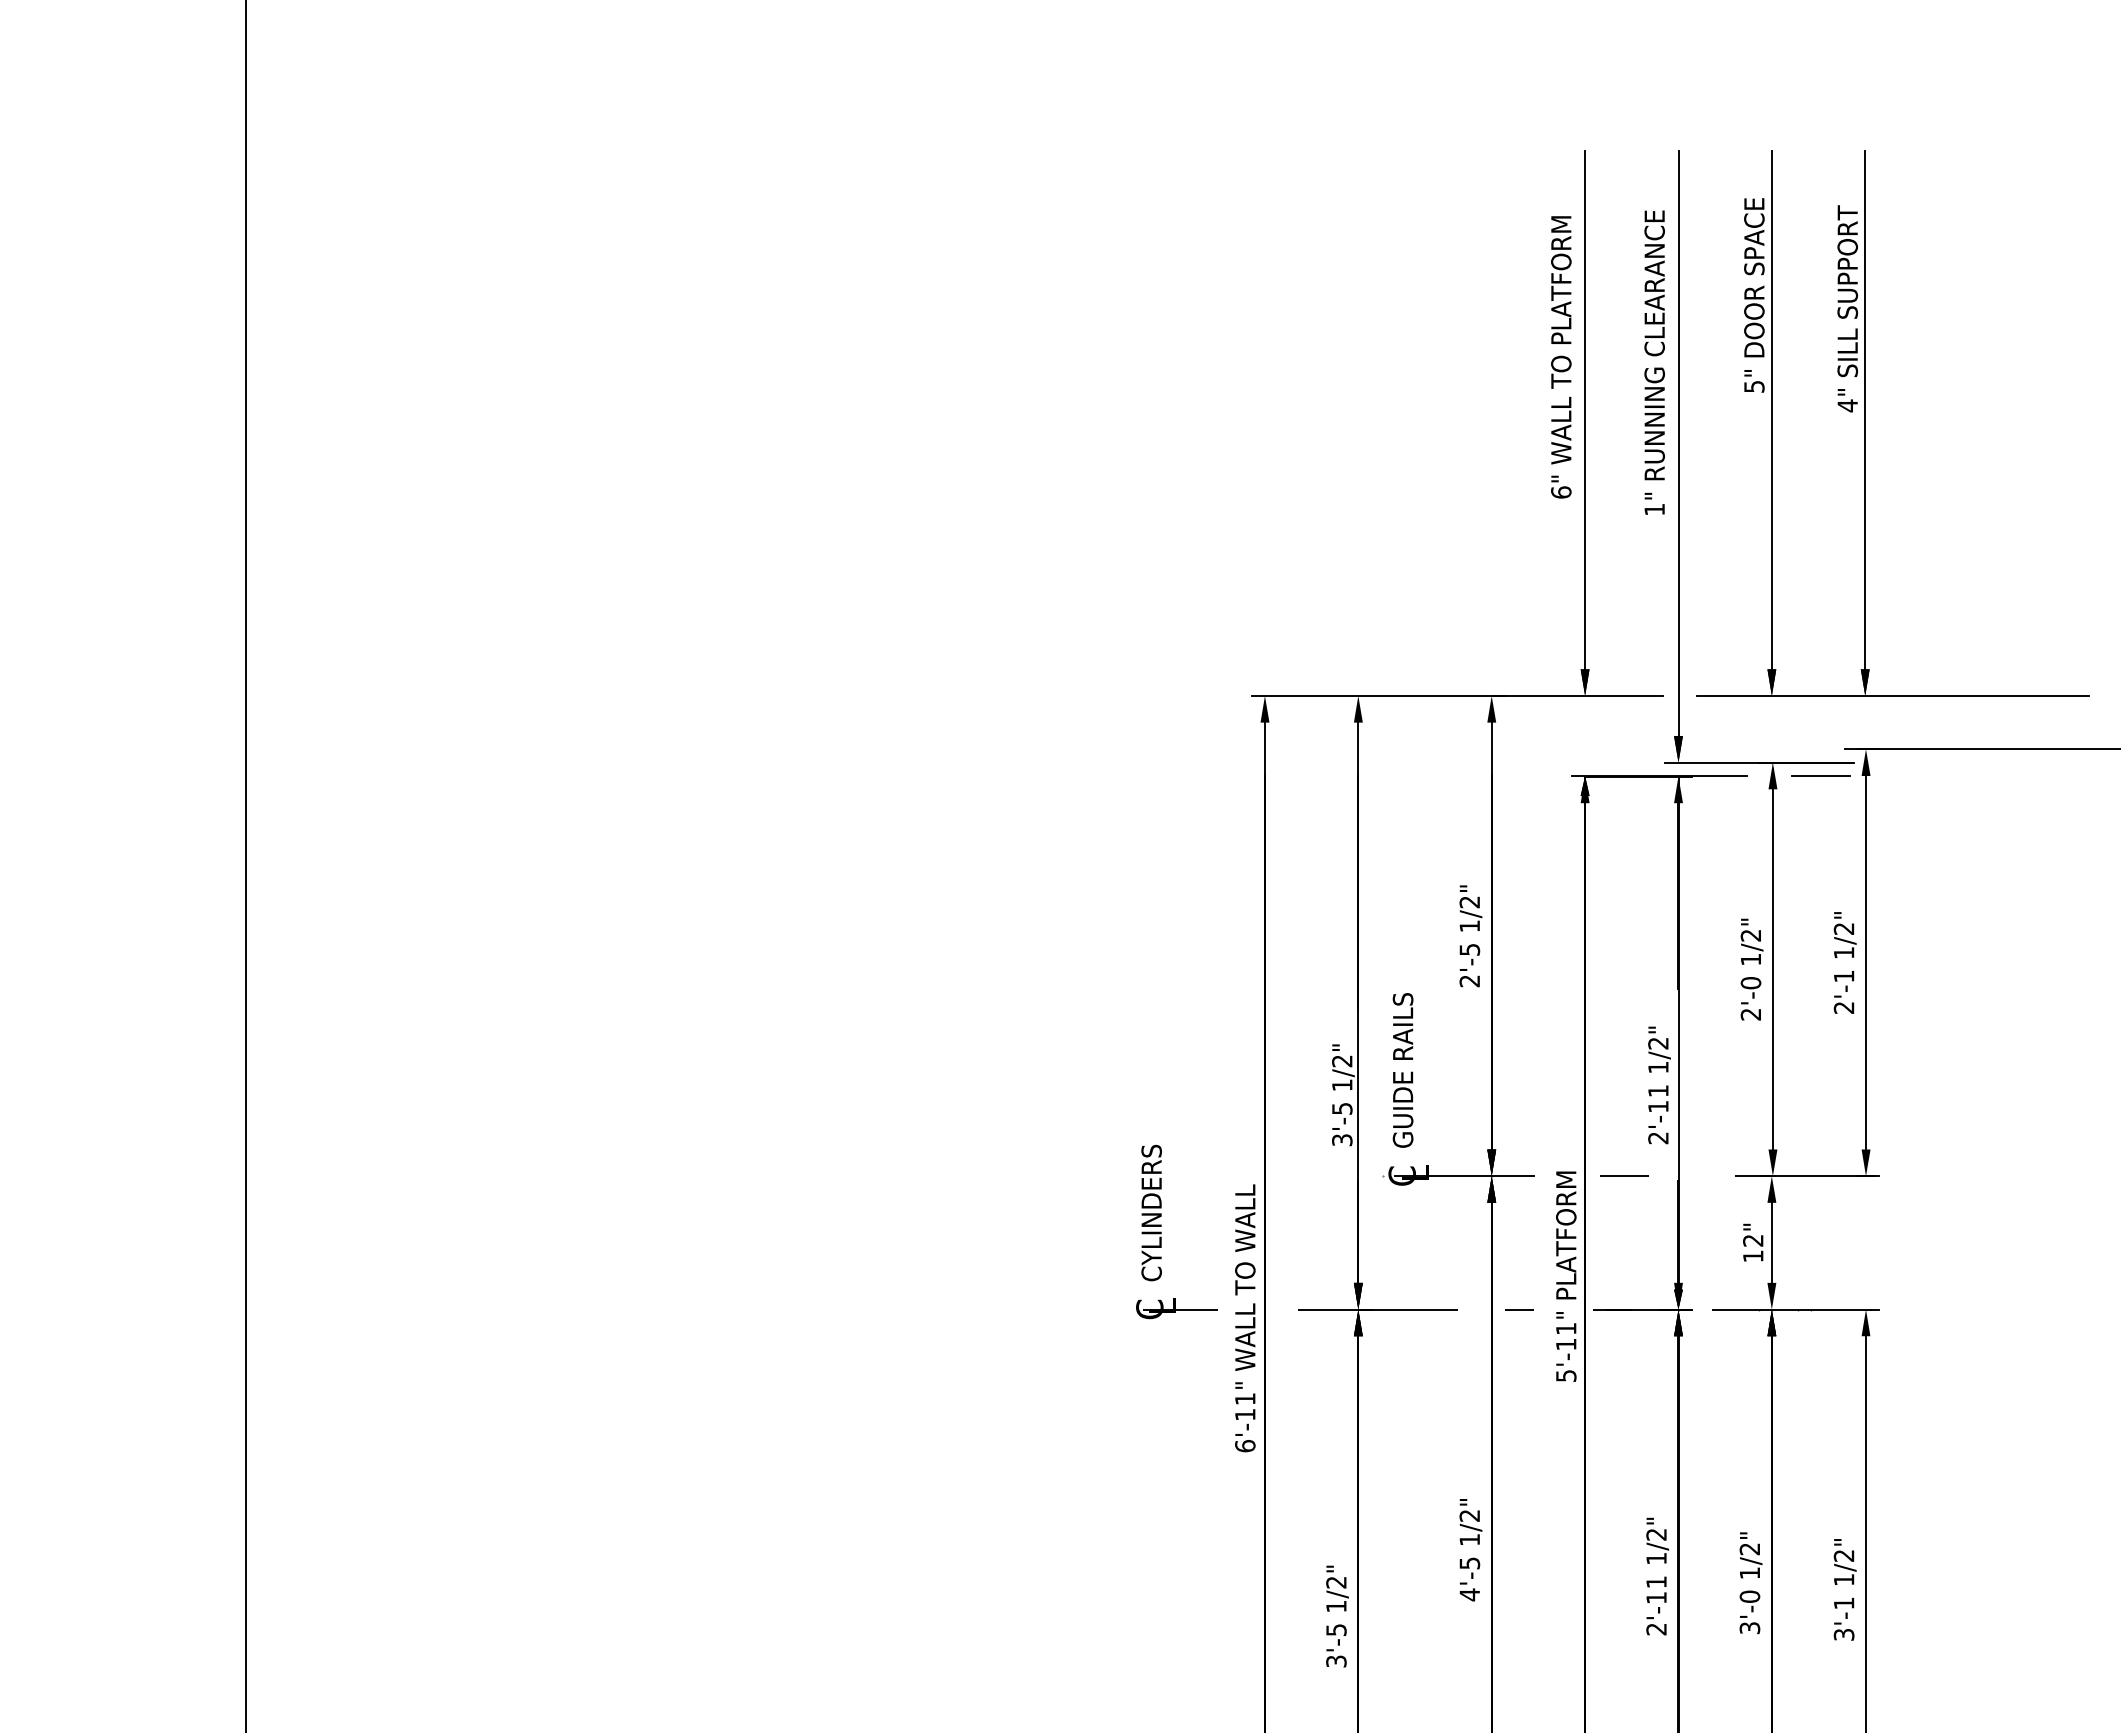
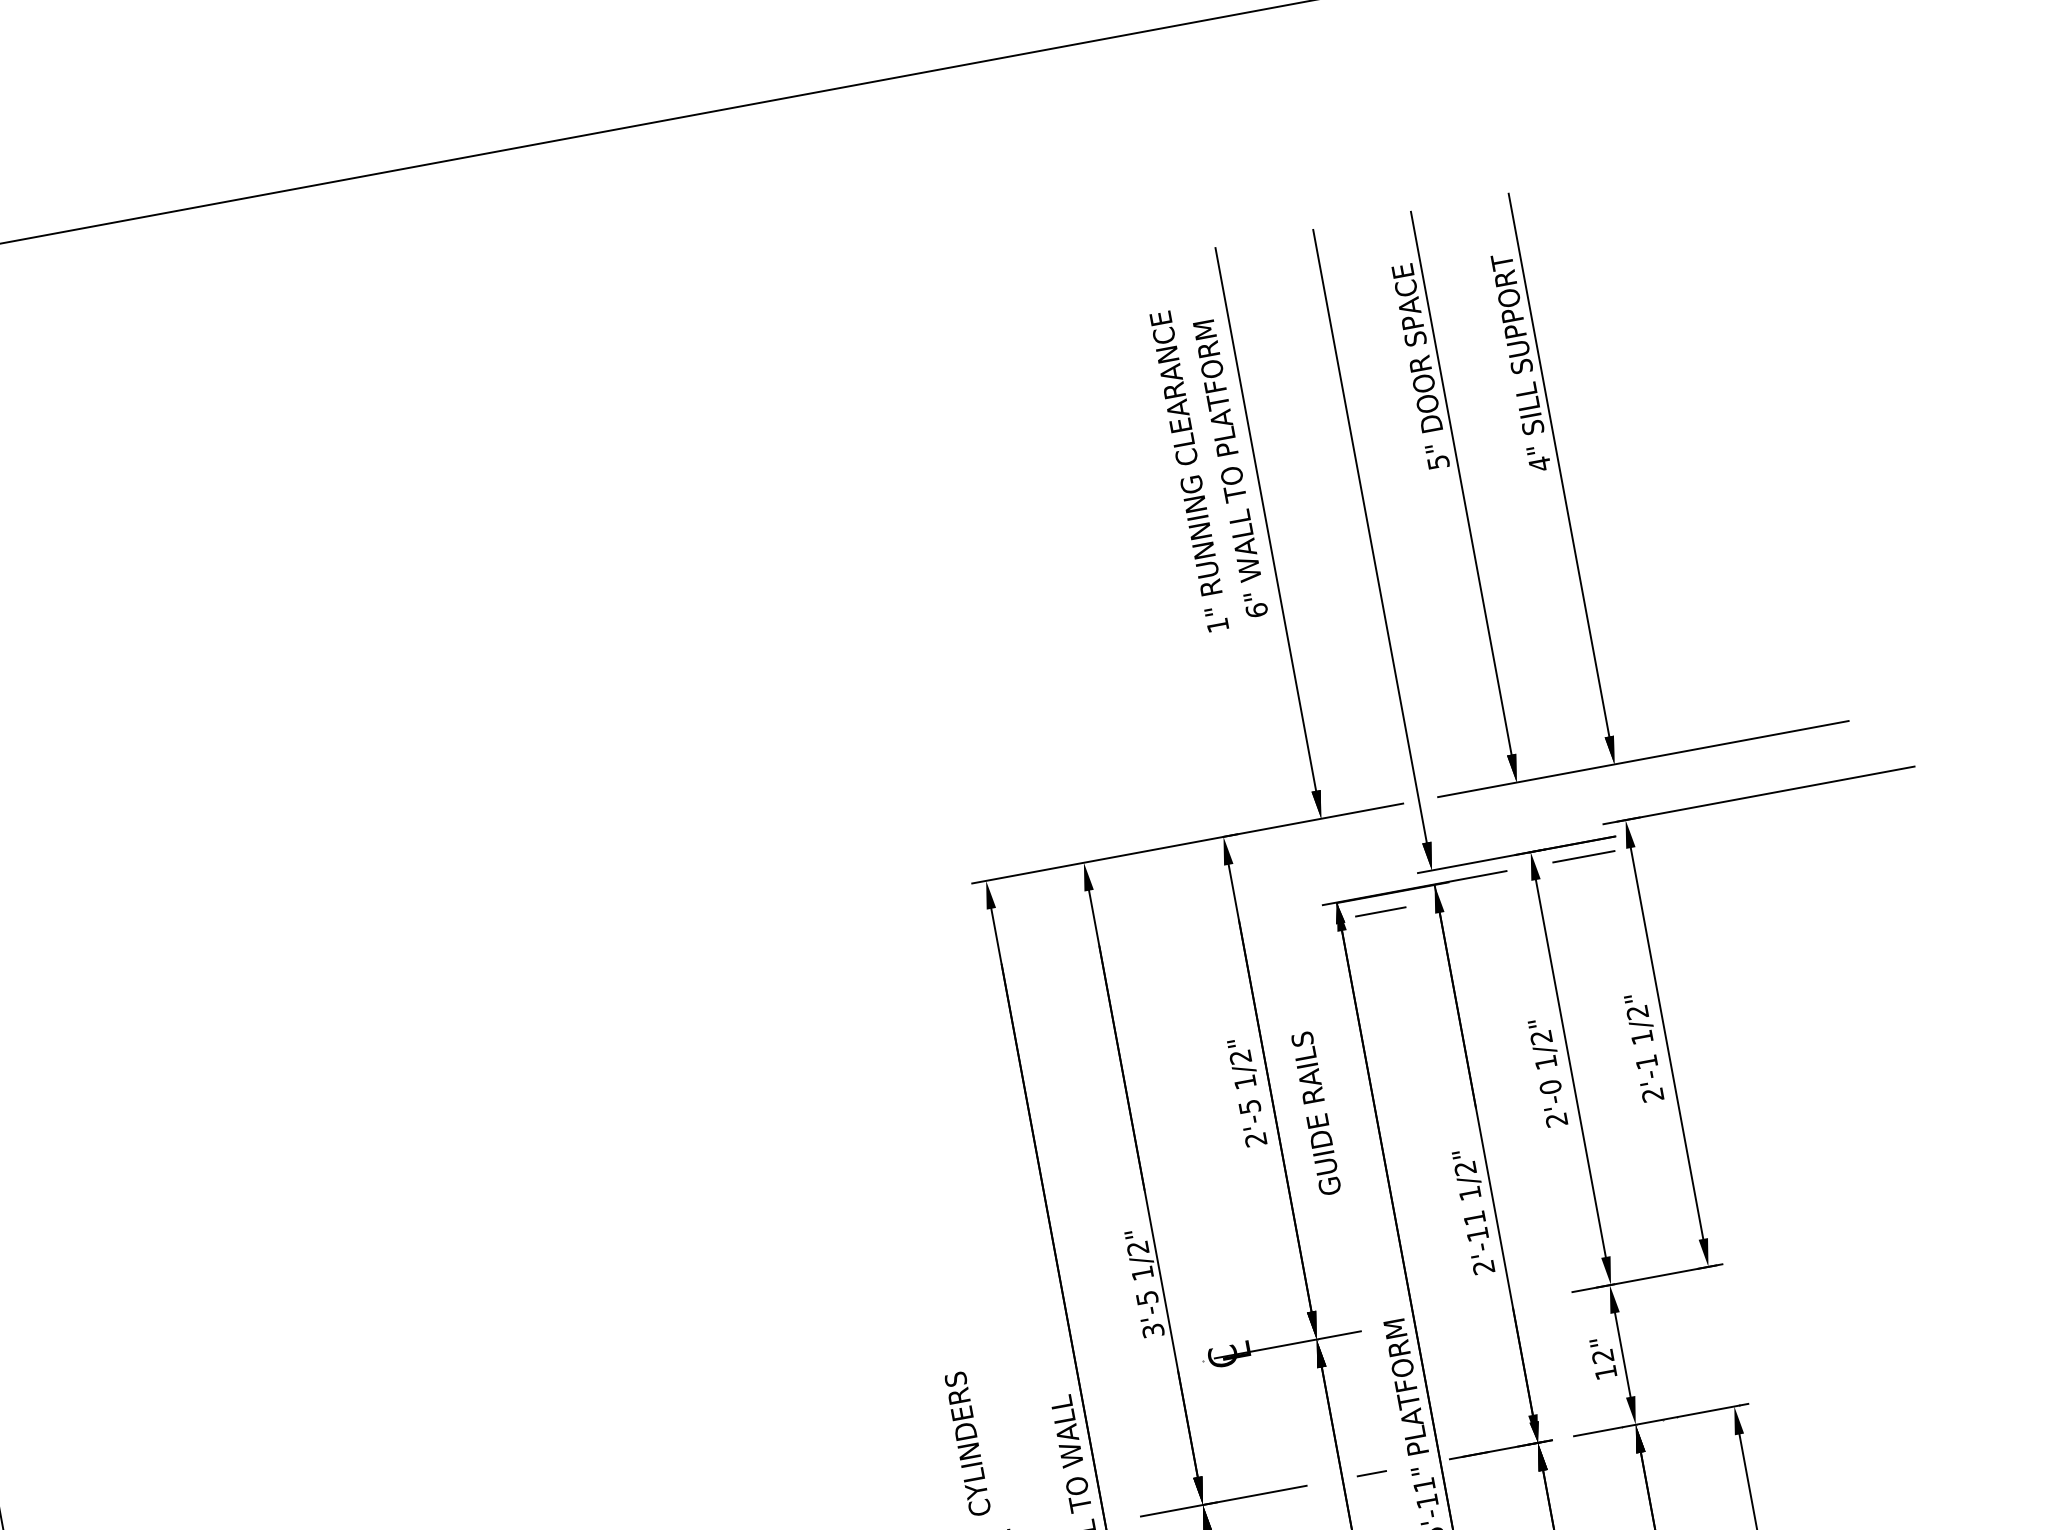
text: (1654, 362) -> (1189, 471), moved
text: (1402, 1070) -> (1315, 1113), moved
line: (1624, 1175) -> (1381, 911), moved

